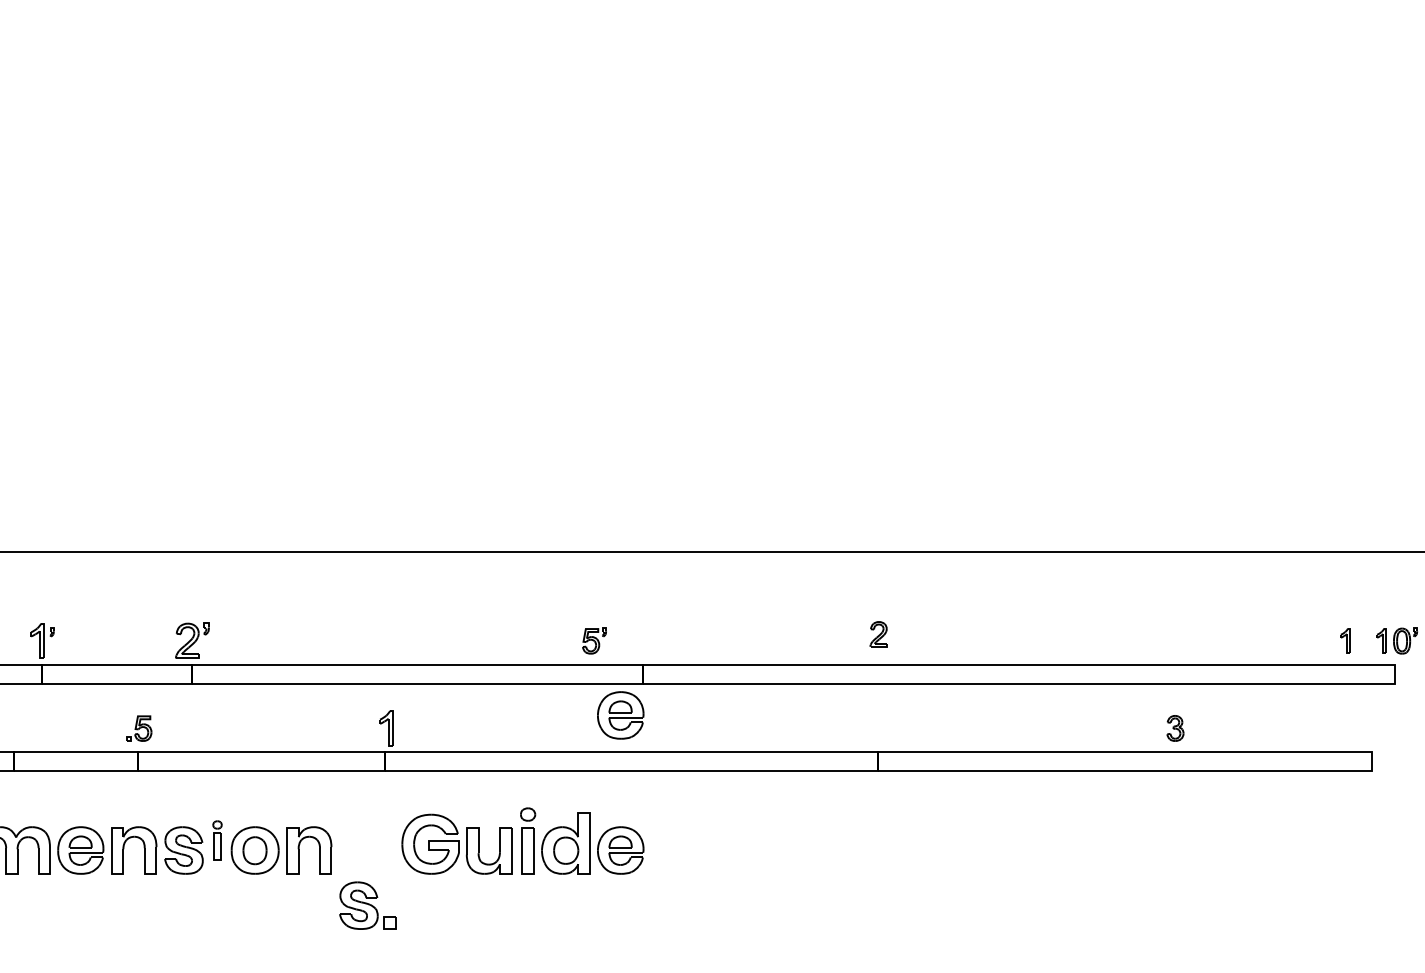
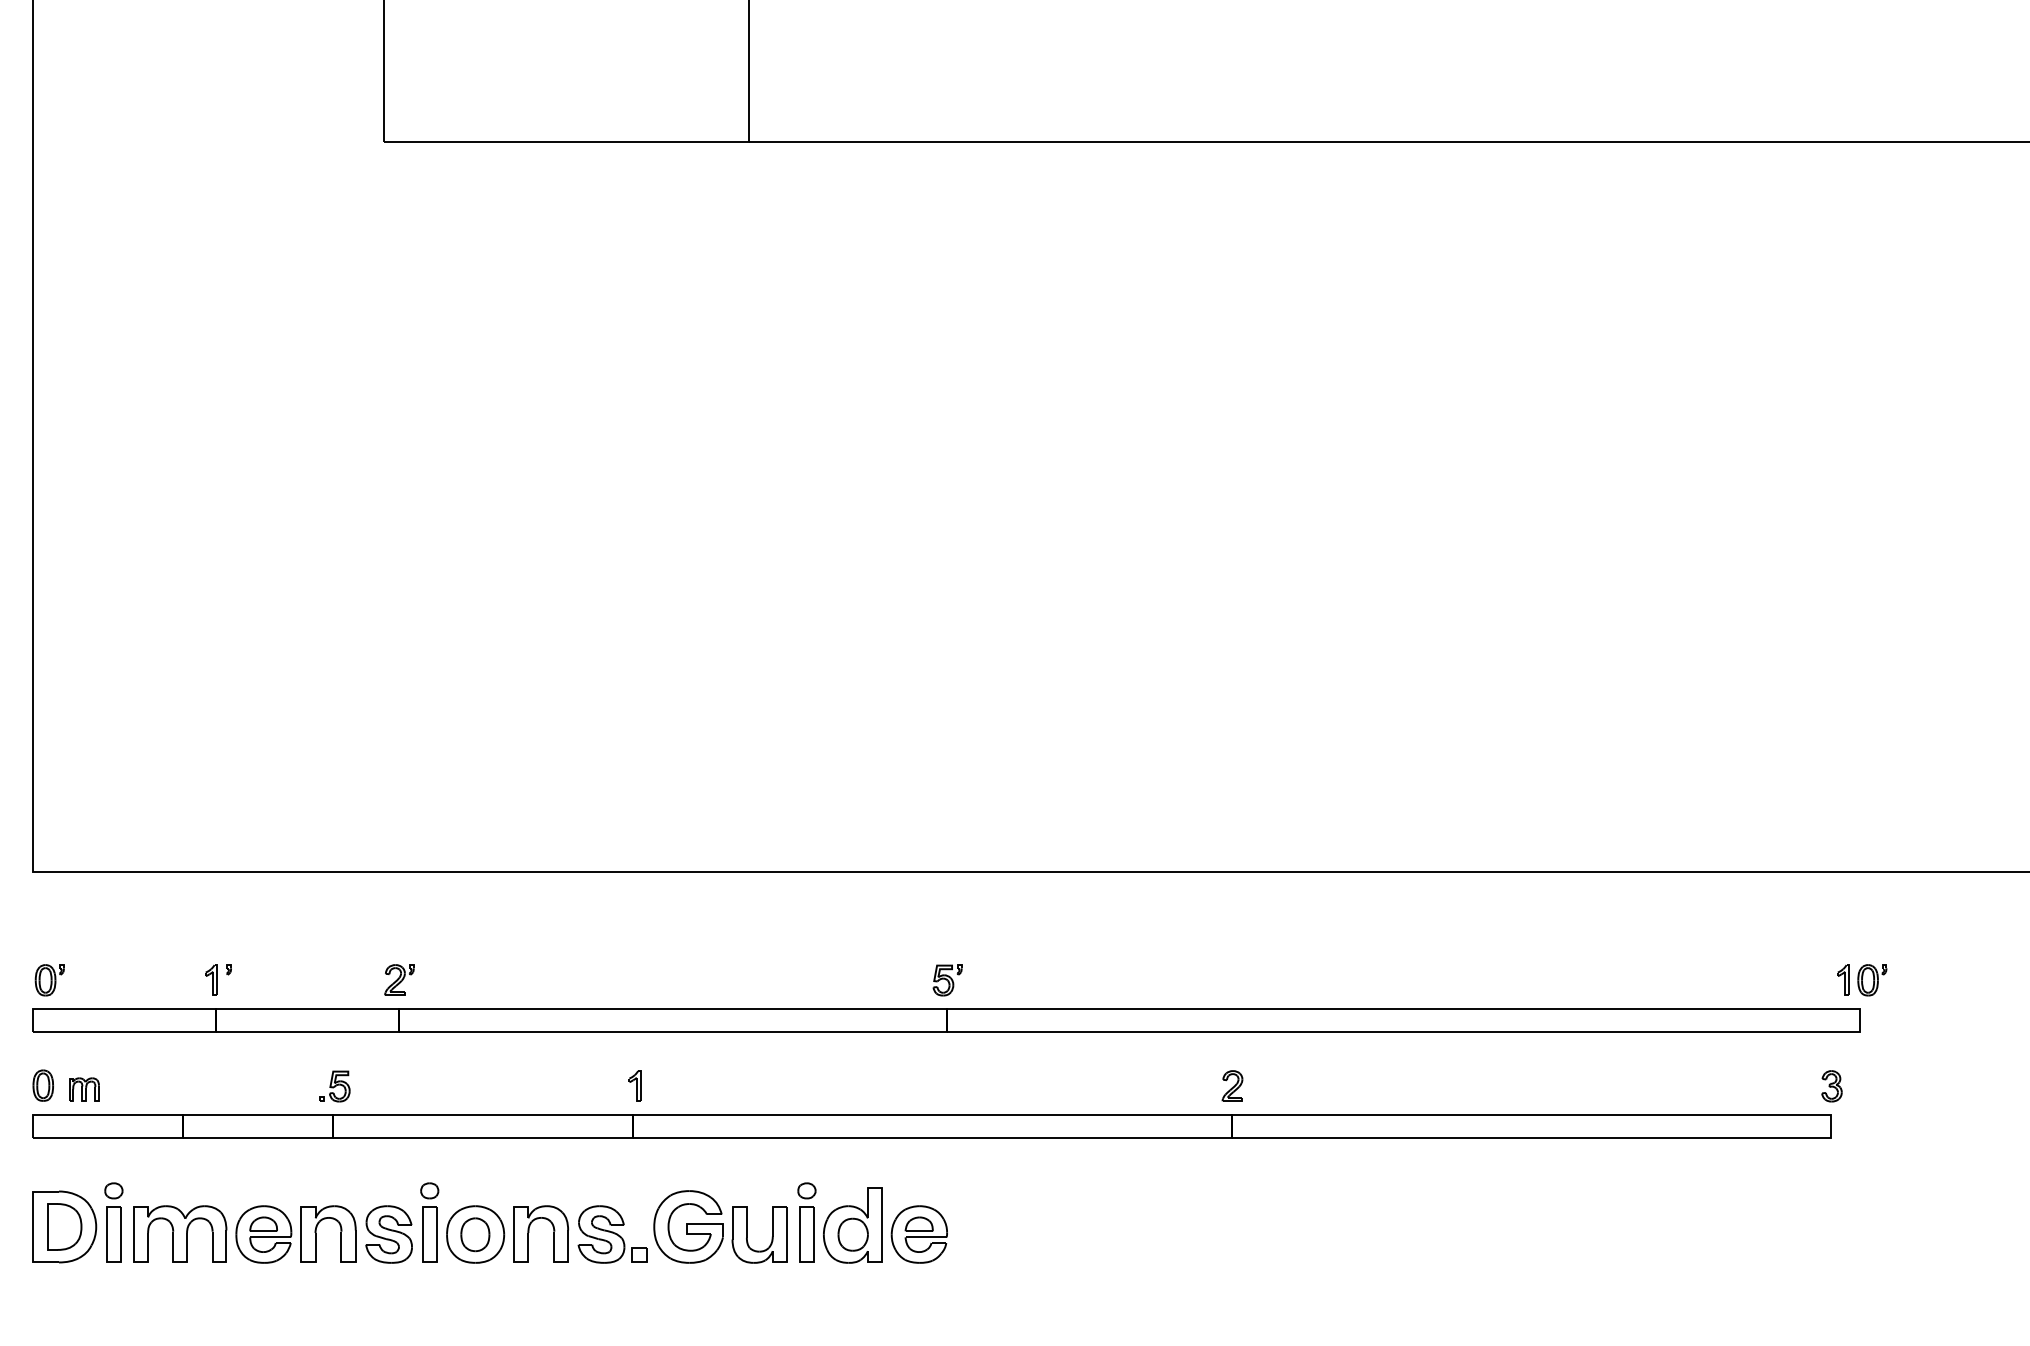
part: (878, 633) -> (1232, 1085), moved
part: (37, 640) -> (211, 979), size x0.71
part: (192, 640) -> (399, 979), size x0.71
part: (1345, 640) -> (1799, 979), removed
part: (594, 641) -> (947, 980), moved
part: (619, 715) -> (918, 1070), removed
part: (386, 727) -> (634, 1085), size x0.71
part: (1175, 728) -> (1831, 1086), moved
part: (217, 840) -> (429, 1222), size x1.67
part: (367, 905) -> (612, 1234), moved

